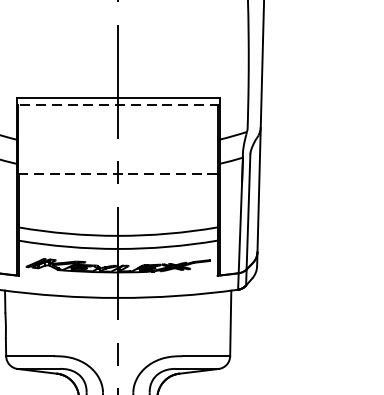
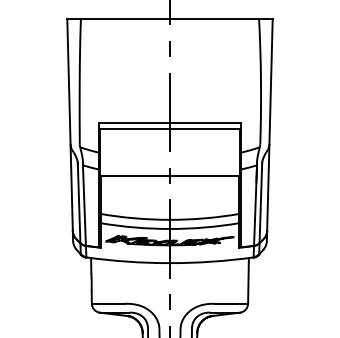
line: (117, 104) -> (169, 128), dashed -> solid
line: (117, 173) -> (169, 176), dashed -> solid

